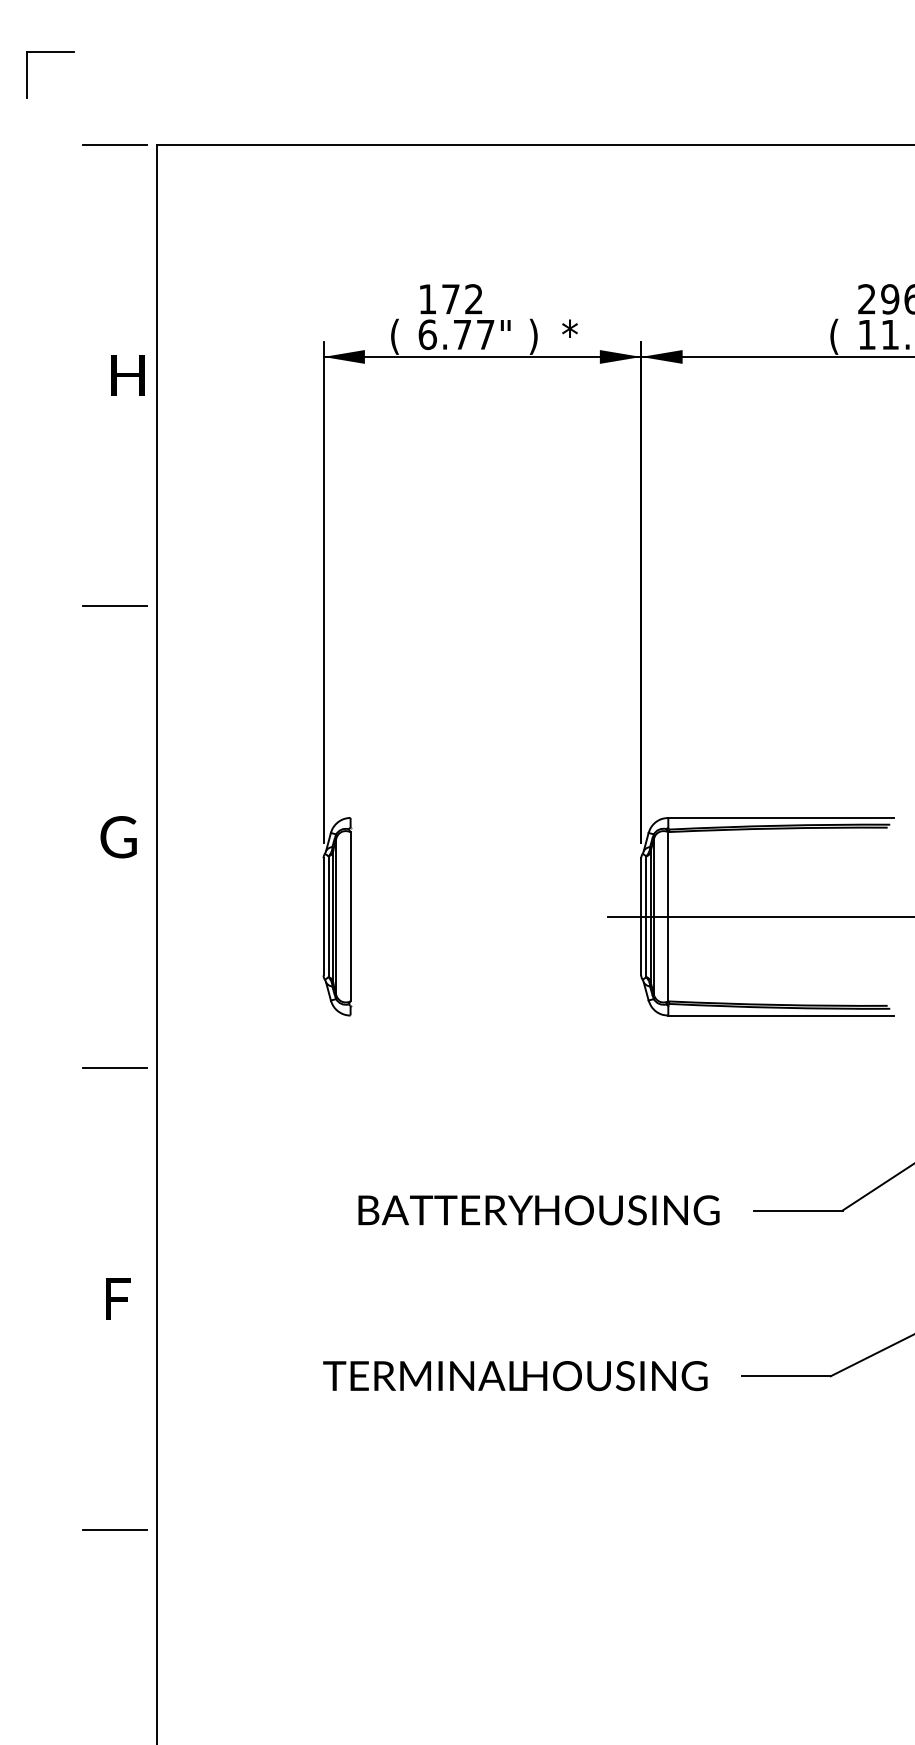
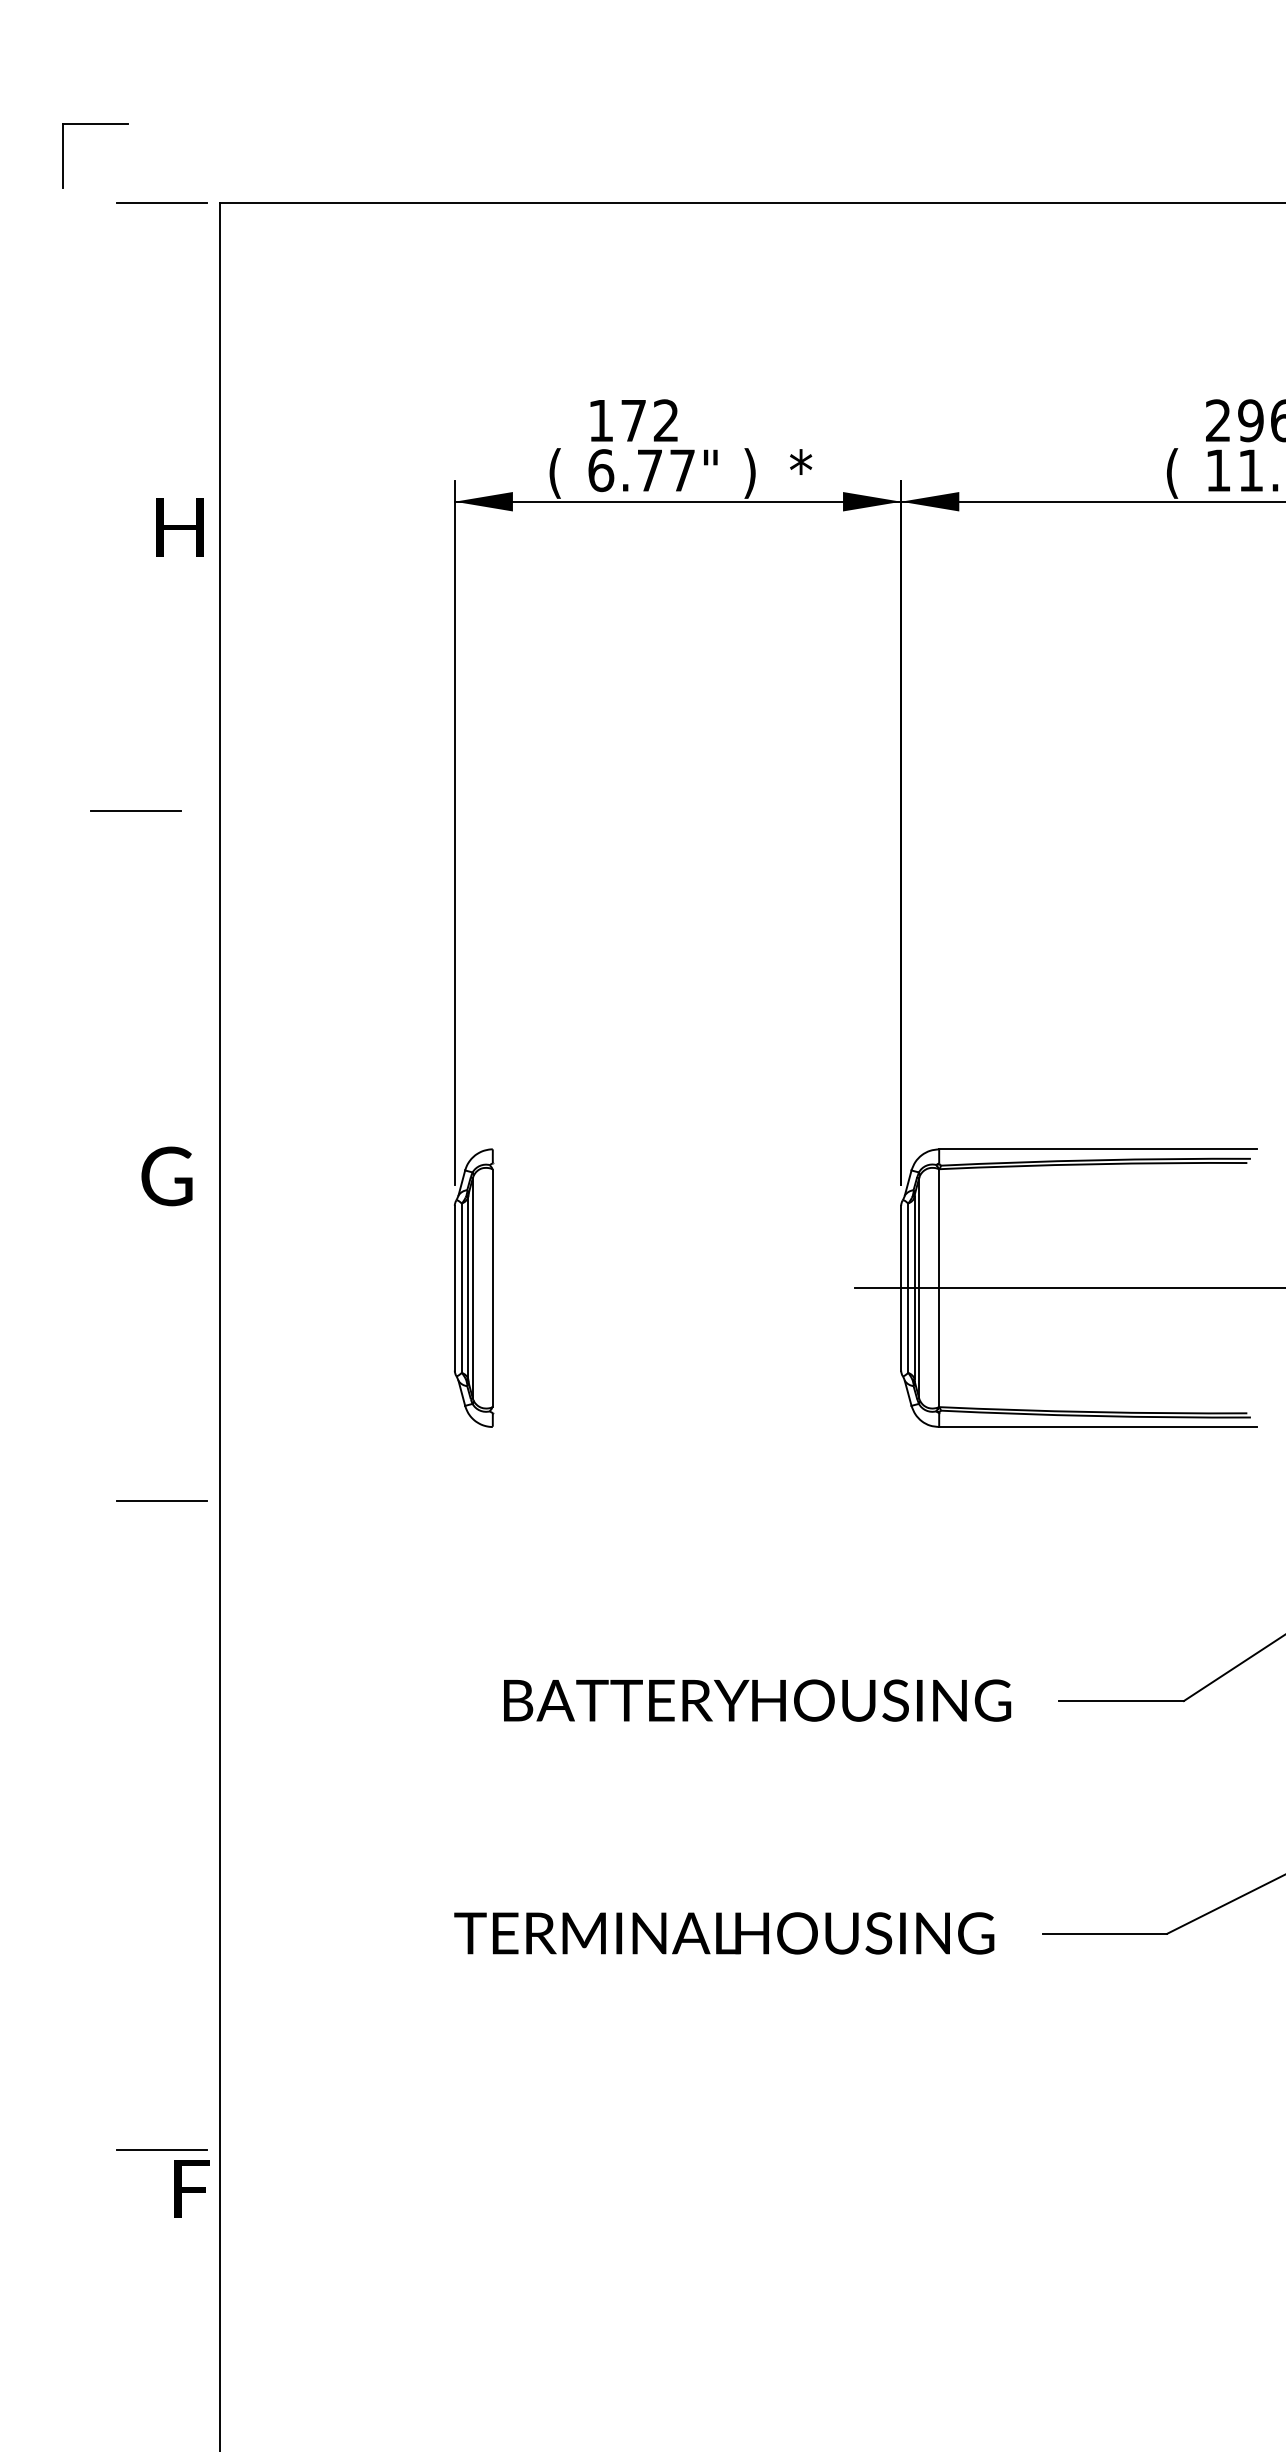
part: (50, 52) -> (95, 124), moved
line: (114, 605) -> (135, 810), moved
text: (118, 1298) -> (191, 2188), moved

